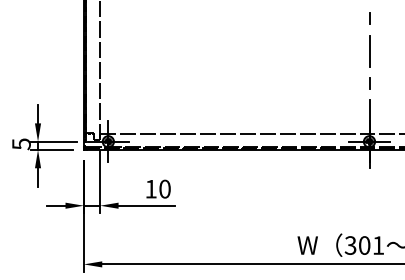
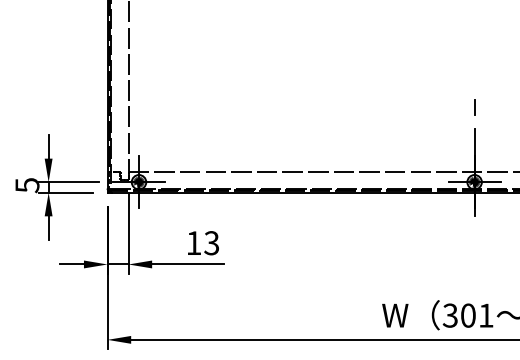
line: (369, 19) -> (474, 24), removed
line: (369, 50) -> (474, 65), removed
text: (164, 189) -> (211, 243), 10 -> 13

